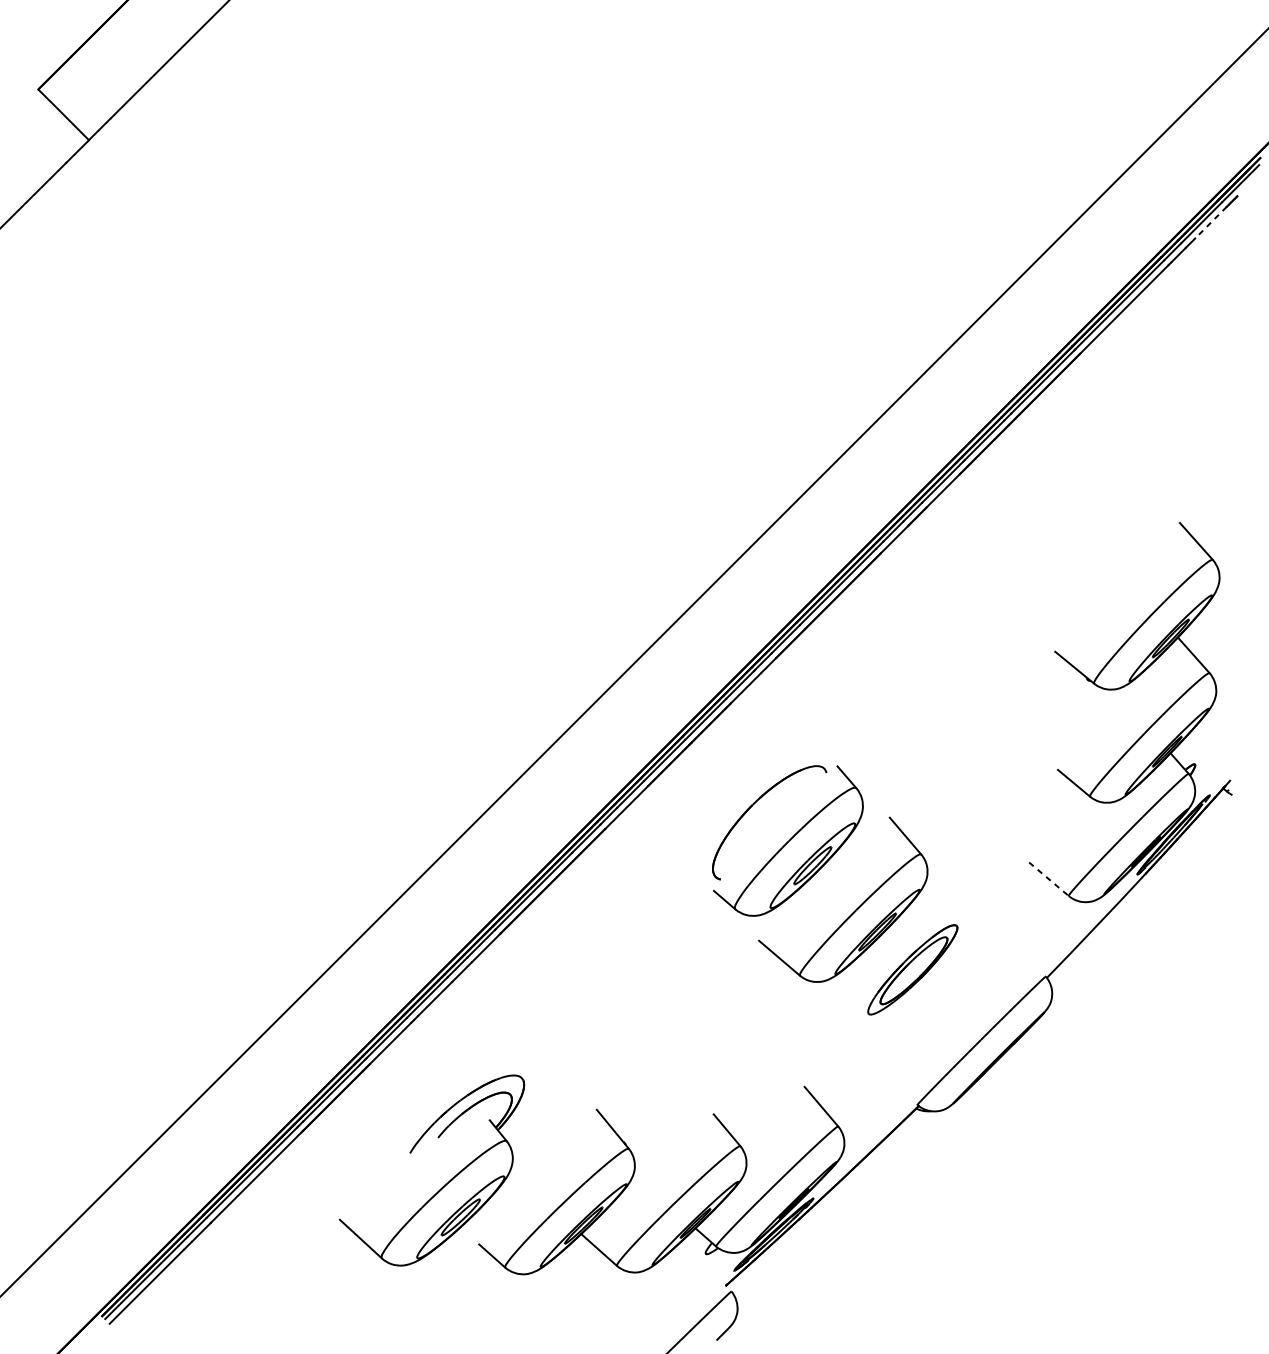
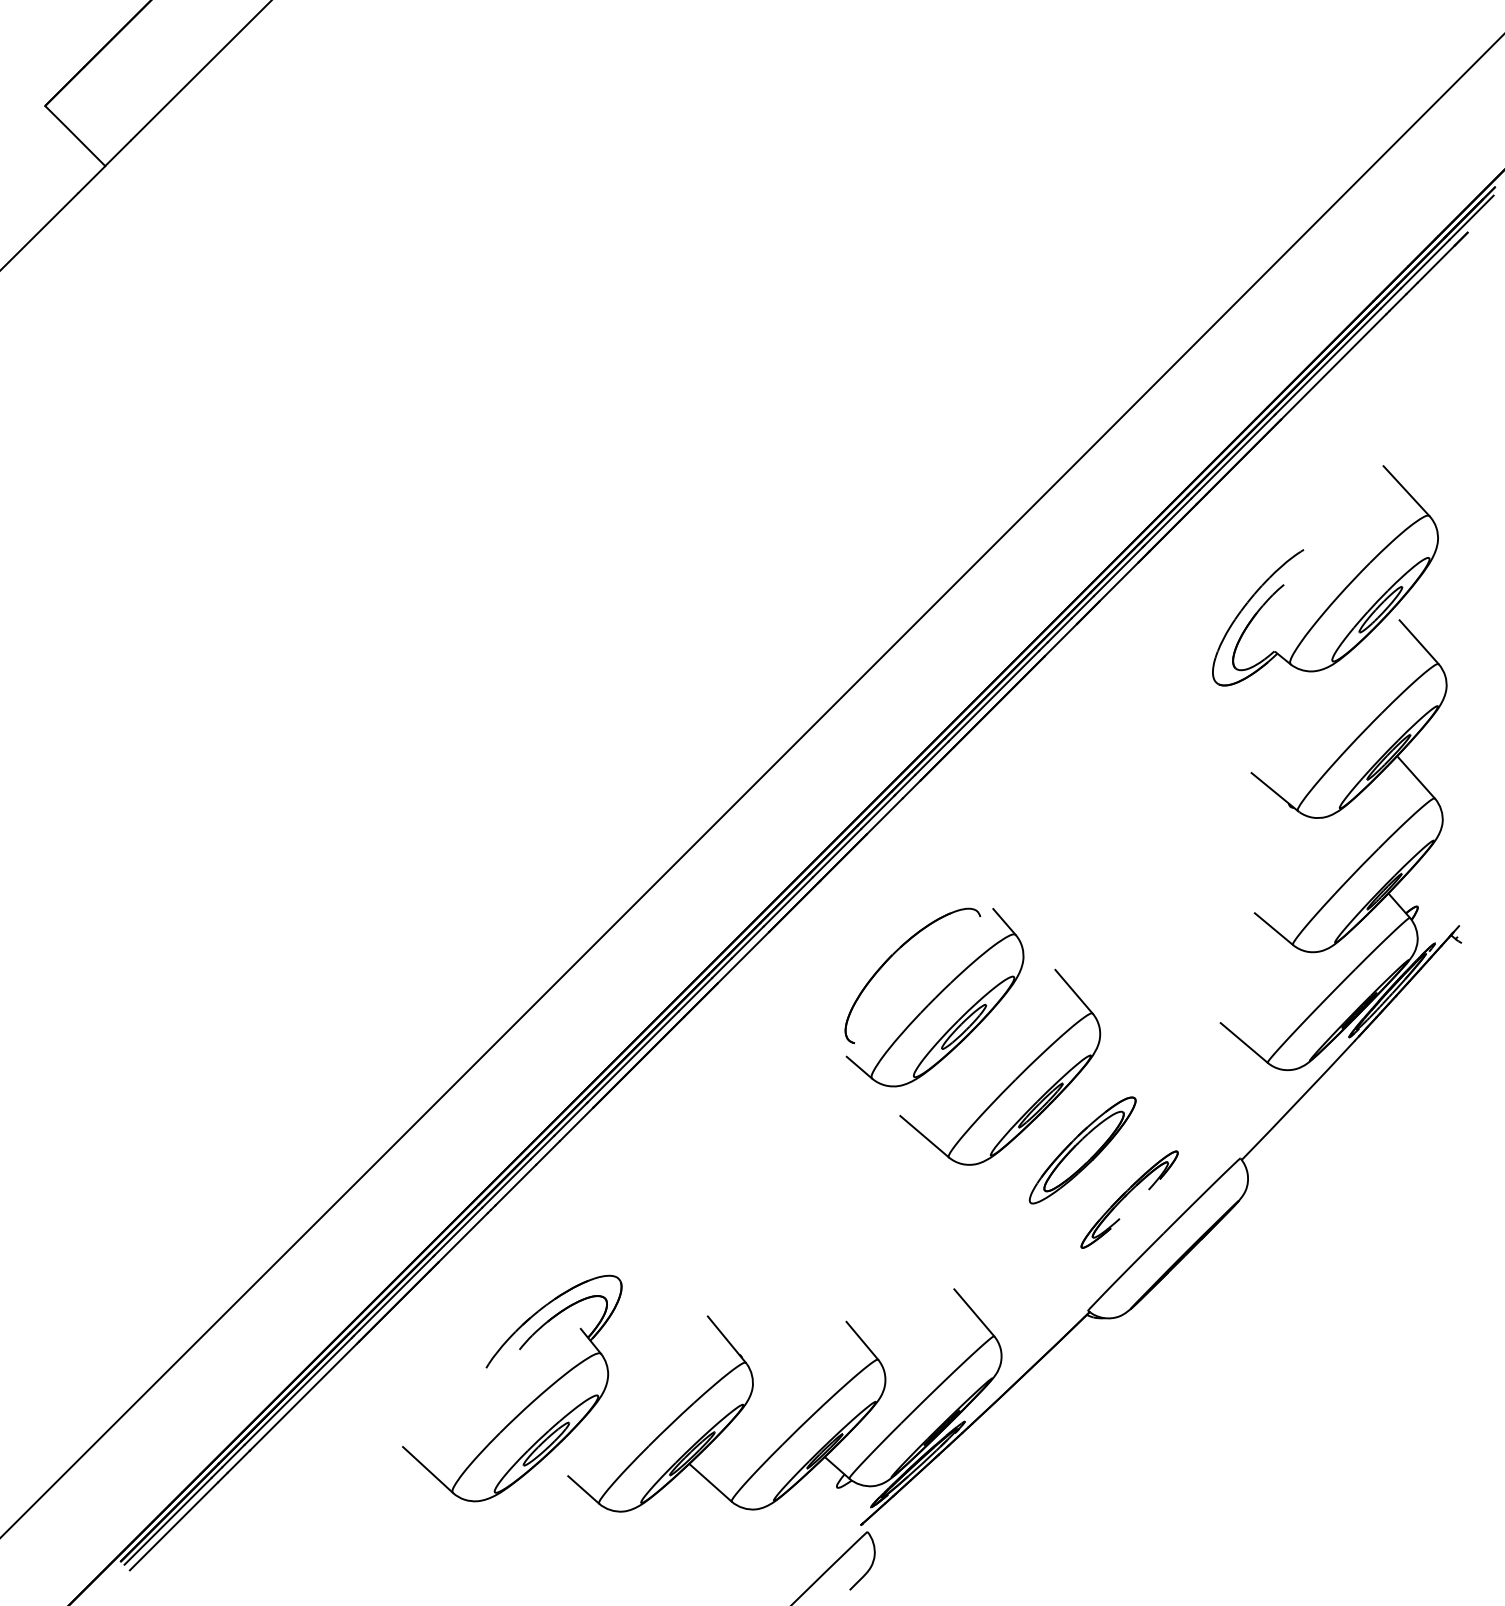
line: (1211, 223) -> (1436, 264), dashed -> solid
part: (1130, 498) -> (1341, 591), added
line: (1049, 878) -> (1244, 1042), dashed -> solid
part: (952, 1011) -> (1129, 1199), added

